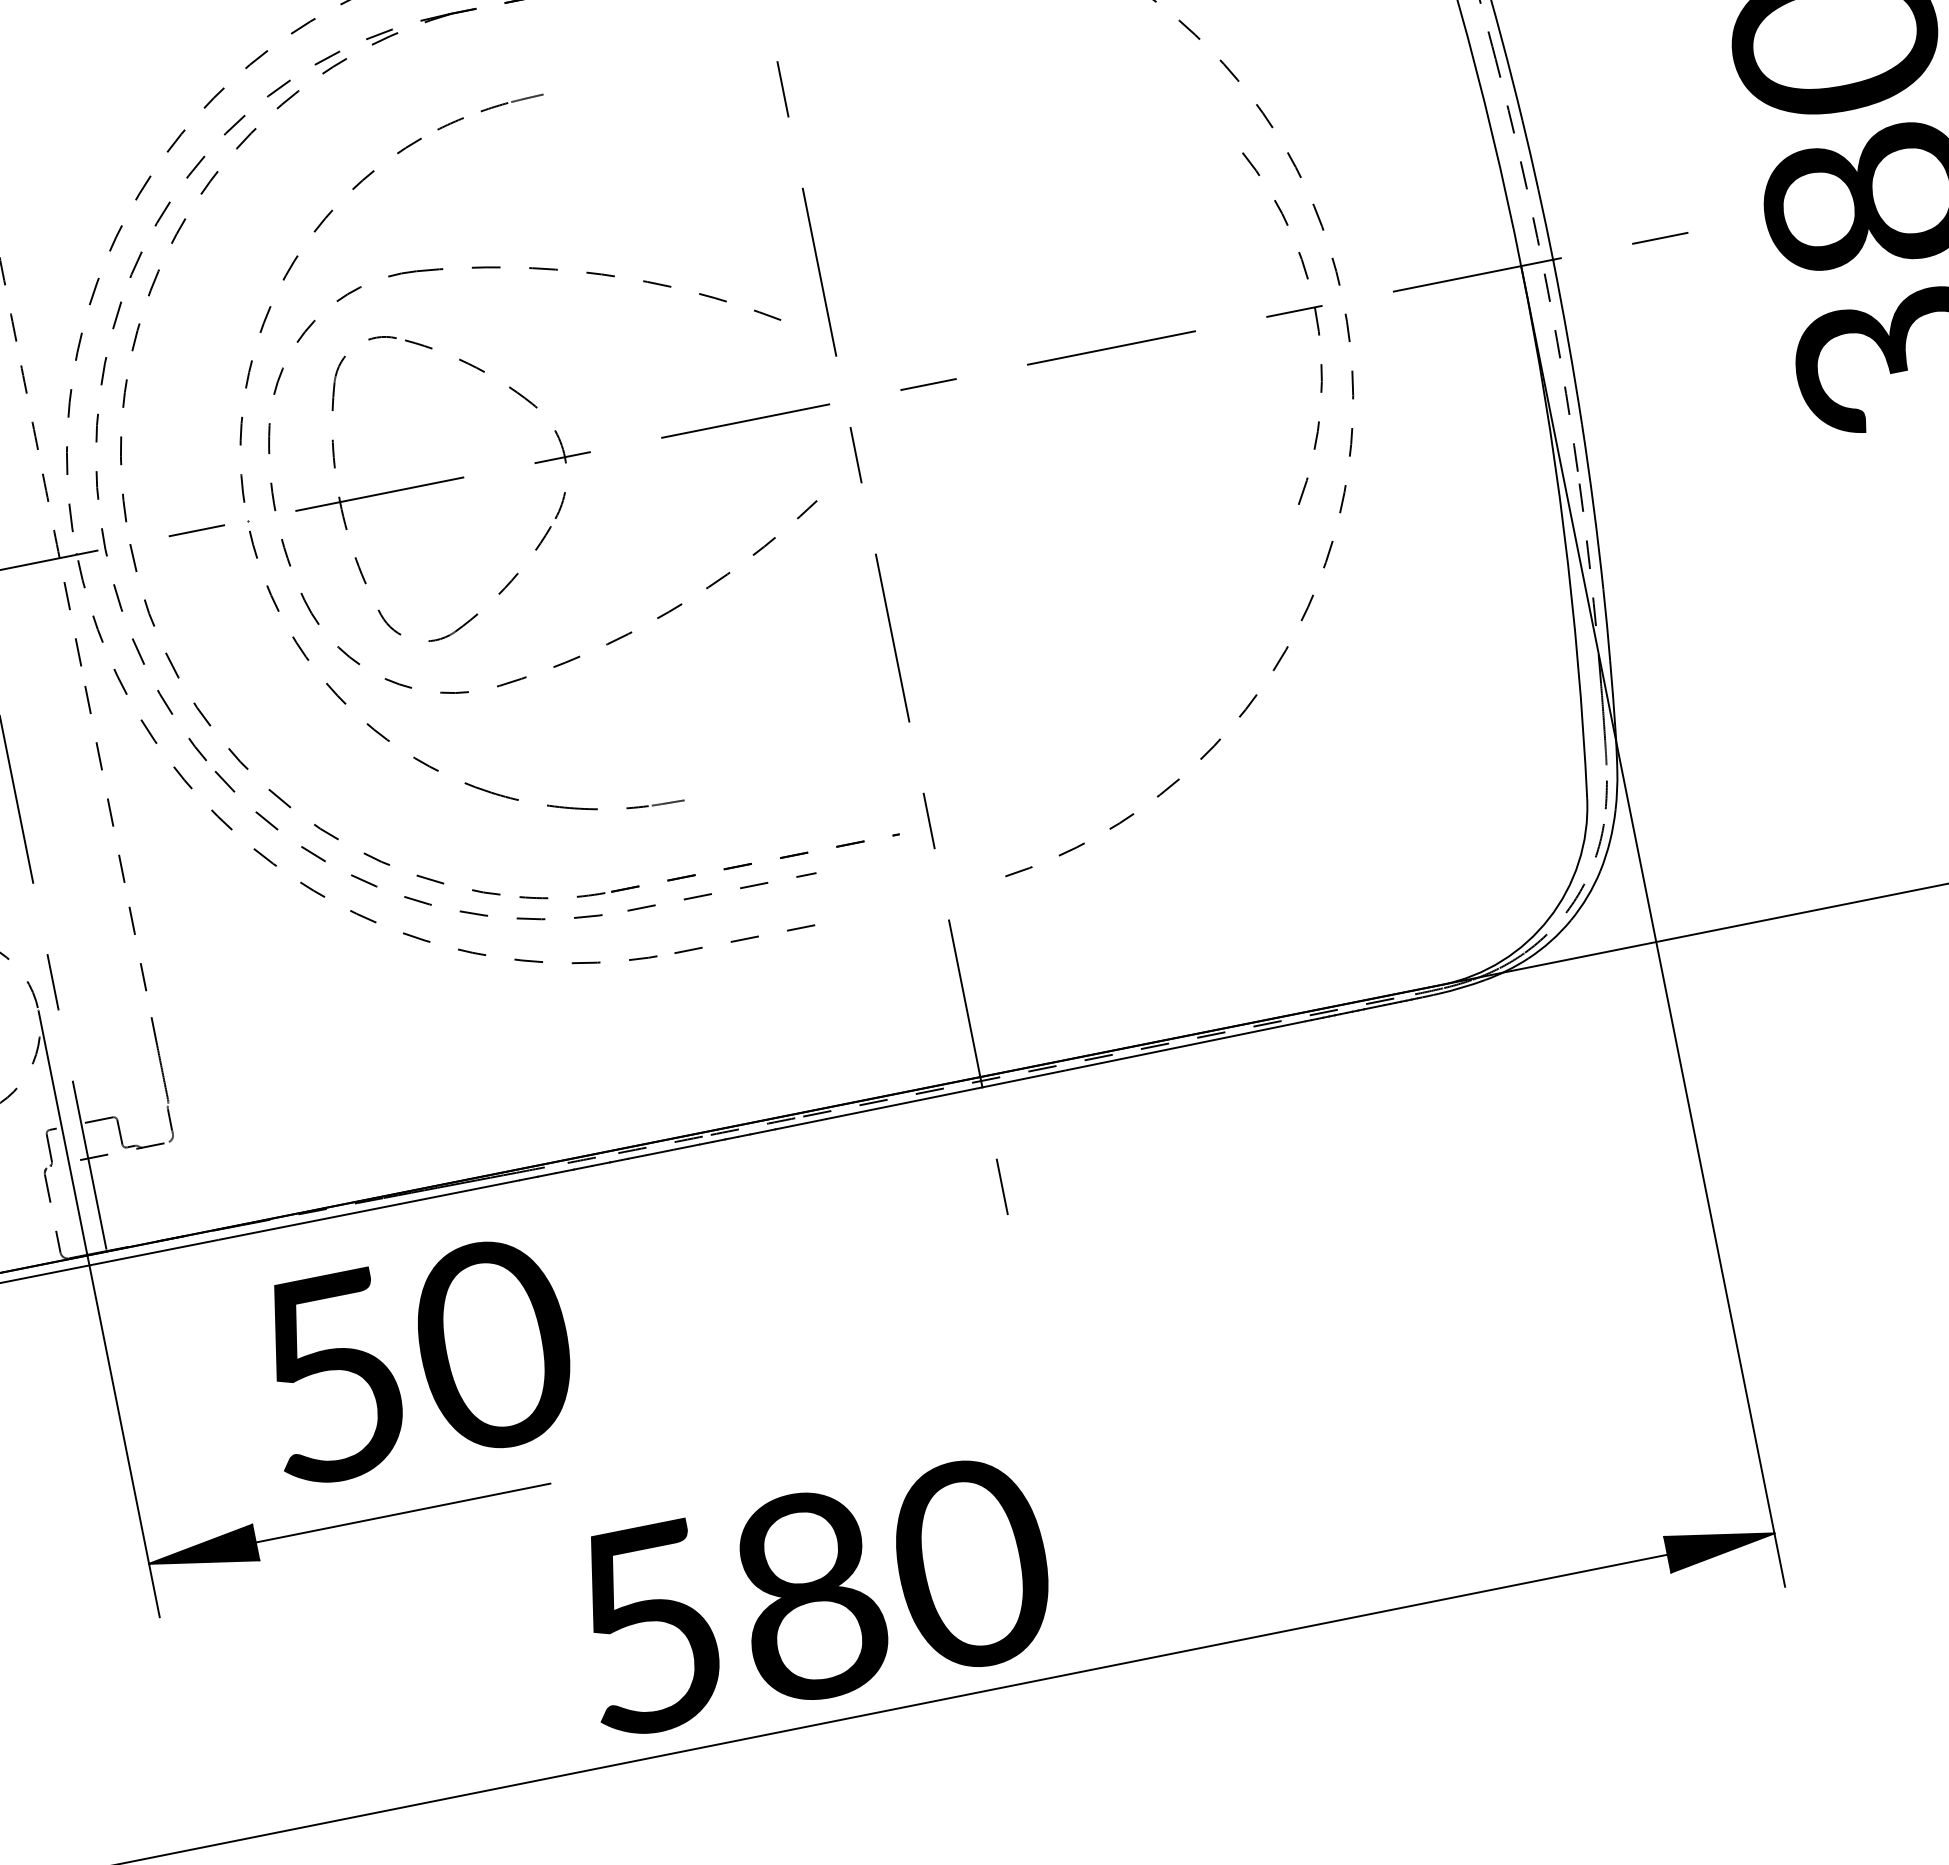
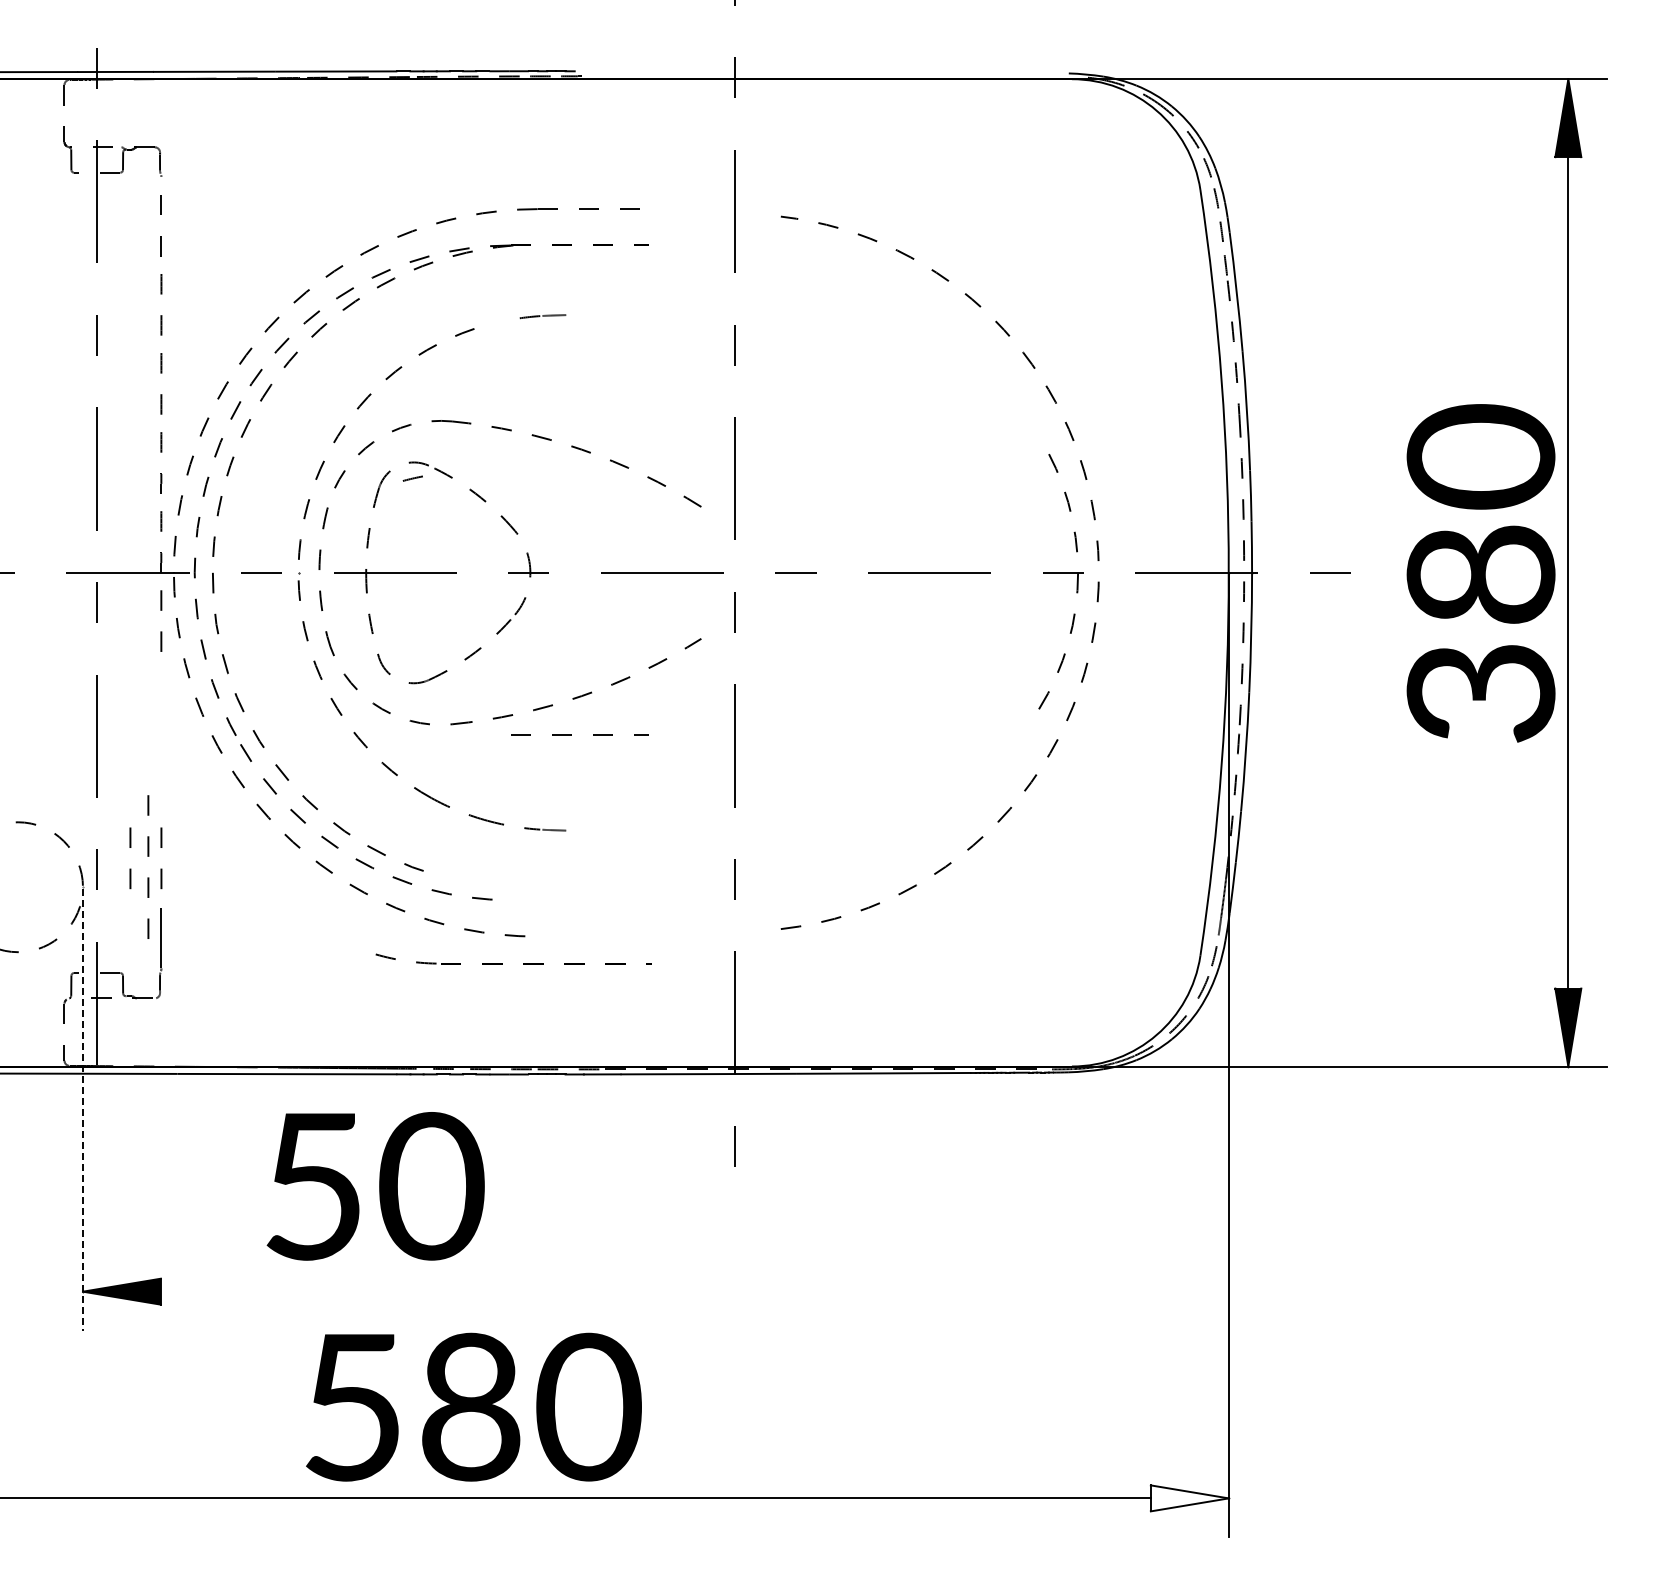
line: (450, 123) -> (412, 478), moved
line: (102, 769) -> (148, 856), moved
part: (724, 869) -> (523, 963), moved
line: (710, 893) -> (571, 734), moved
line: (744, 939) -> (588, 936), removed
line: (98, 971) -> (130, 868), added
line: (100, 1315) -> (83, 1110), solid -> dashed
text: (416, 1360) -> (375, 1186), moved
line: (403, 1512) -> (268, 1291), removed
fill: (1720, 1544) -> (1189, 1498), removed
text: (813, 1594) -> (473, 1406), moved

